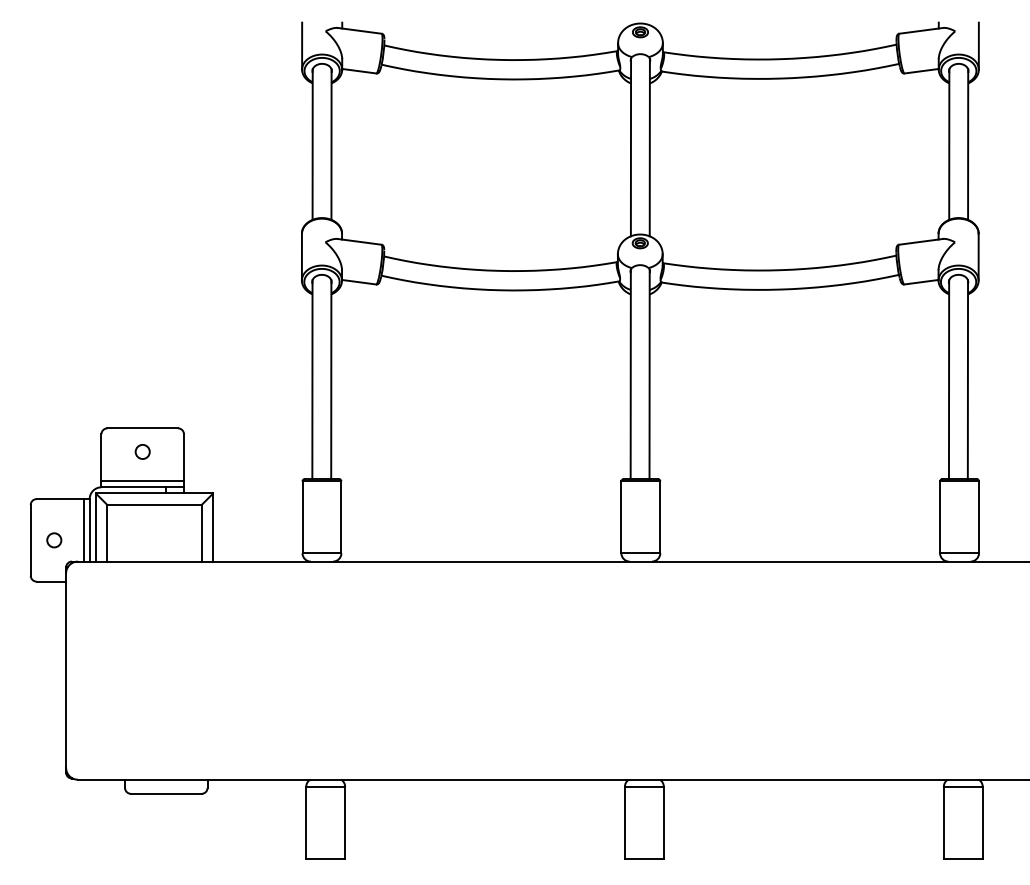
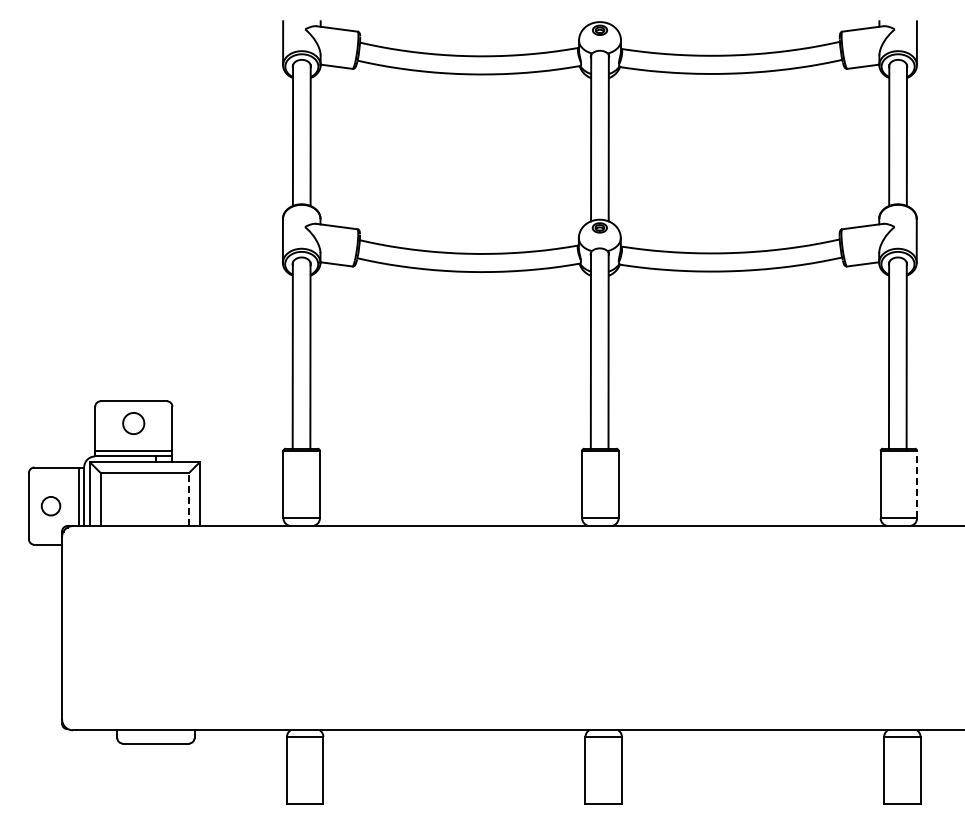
circle: (142, 451) -> (133, 422), size x1.6
line: (979, 517) -> (917, 484), solid -> dashed
line: (202, 533) -> (189, 499), solid -> dashed
circle: (53, 539) -> (50, 505), size x1.4

